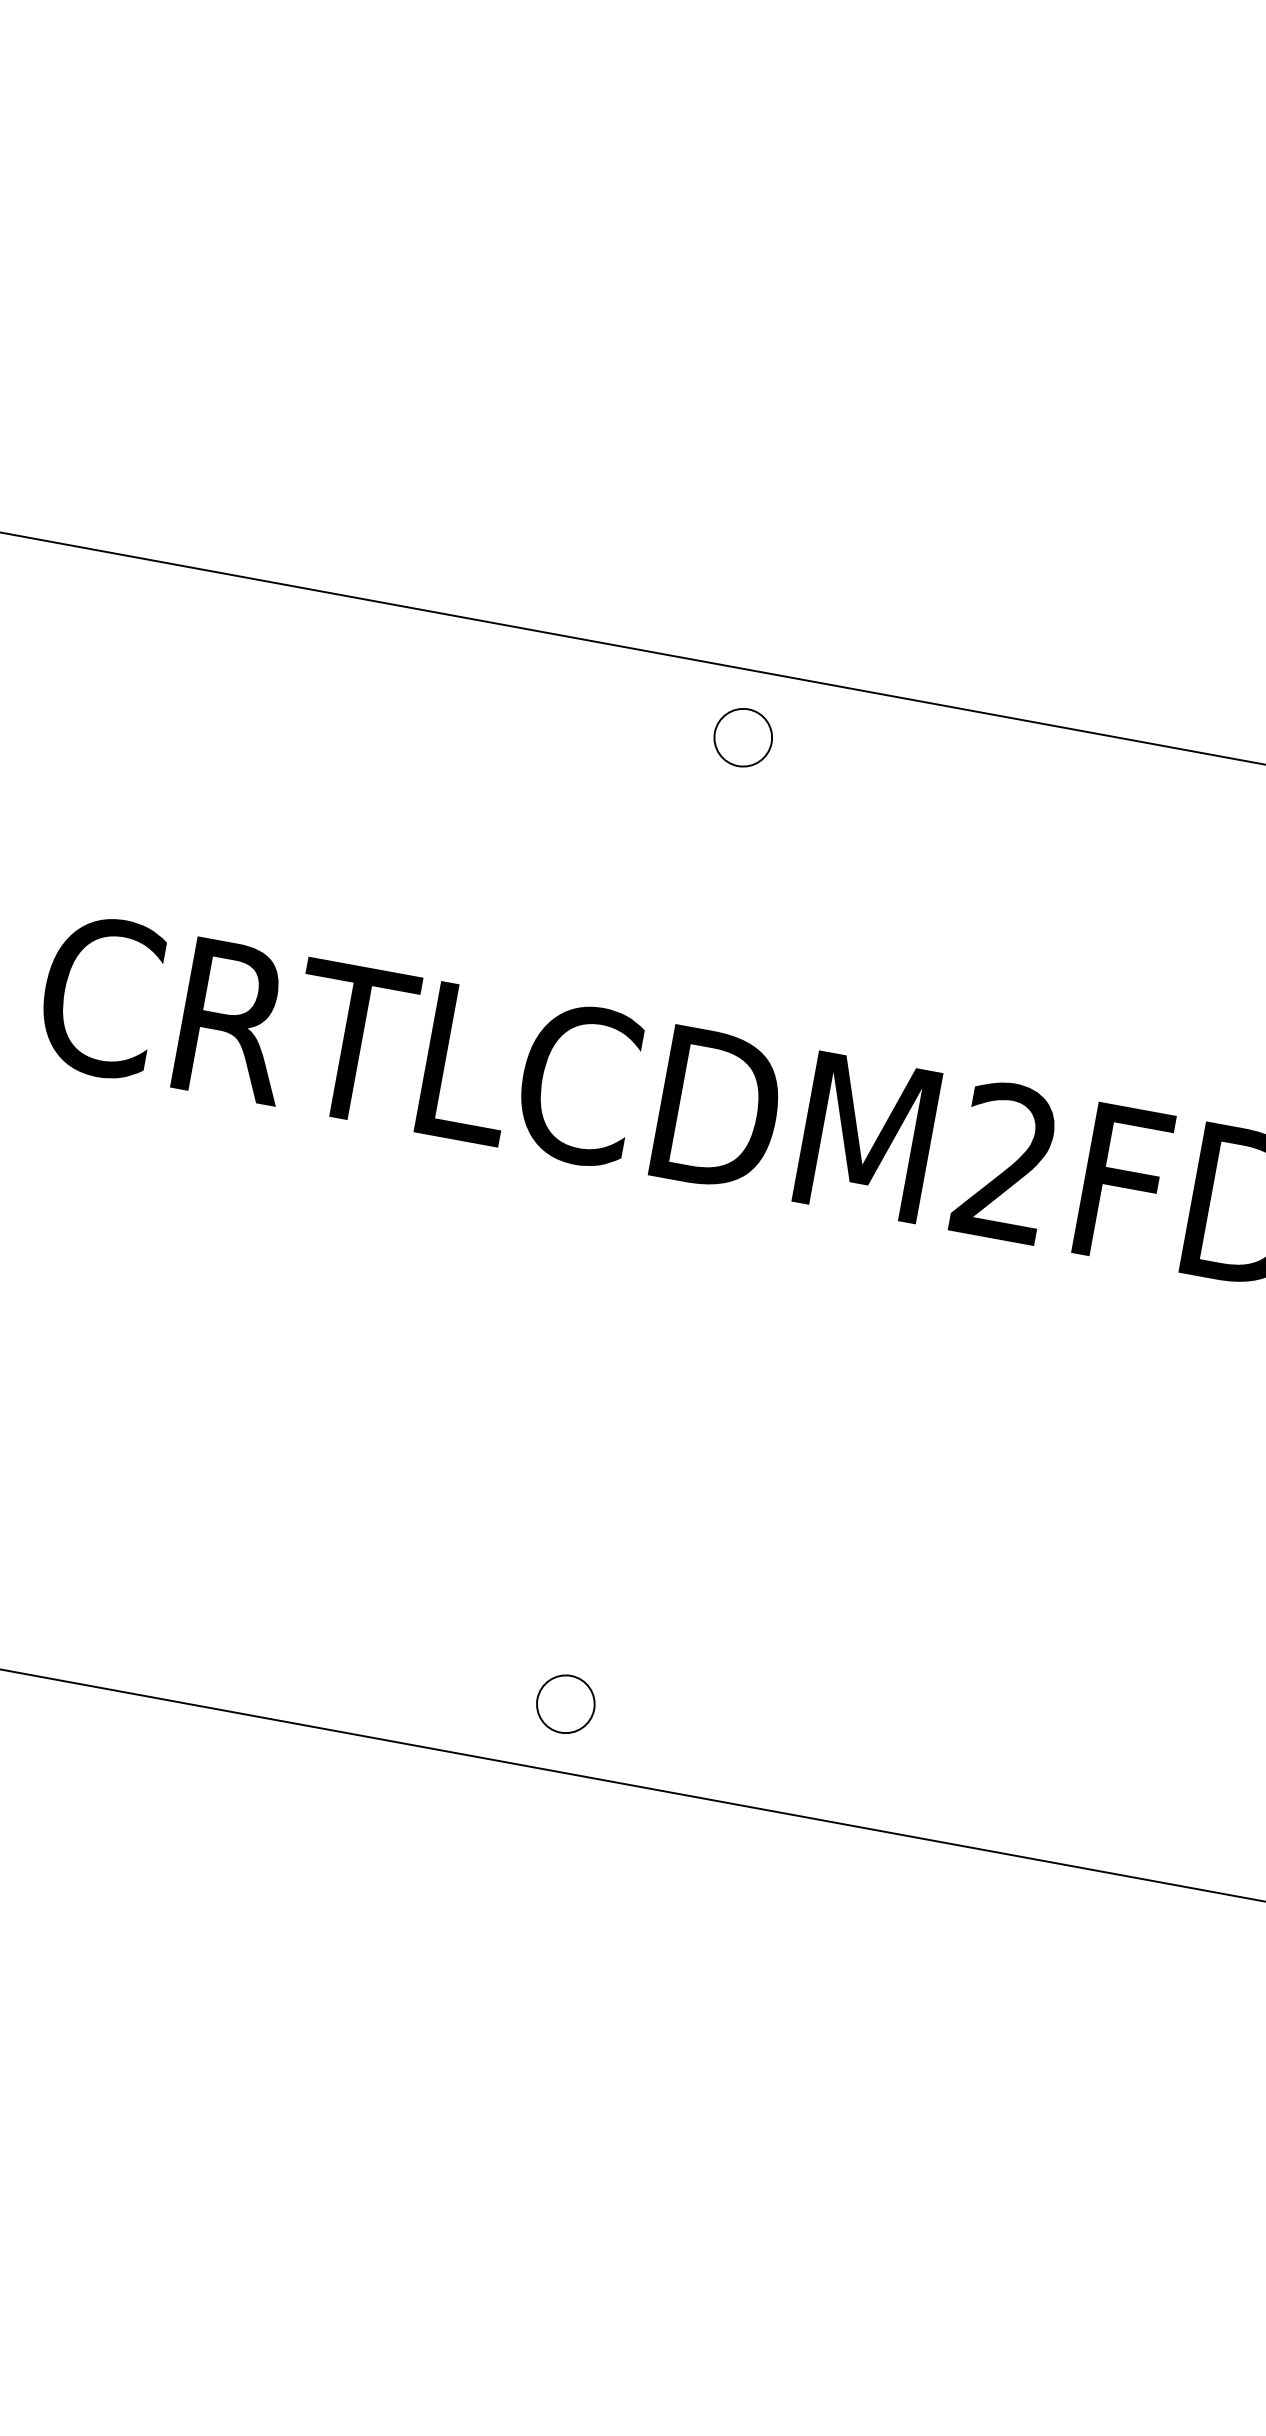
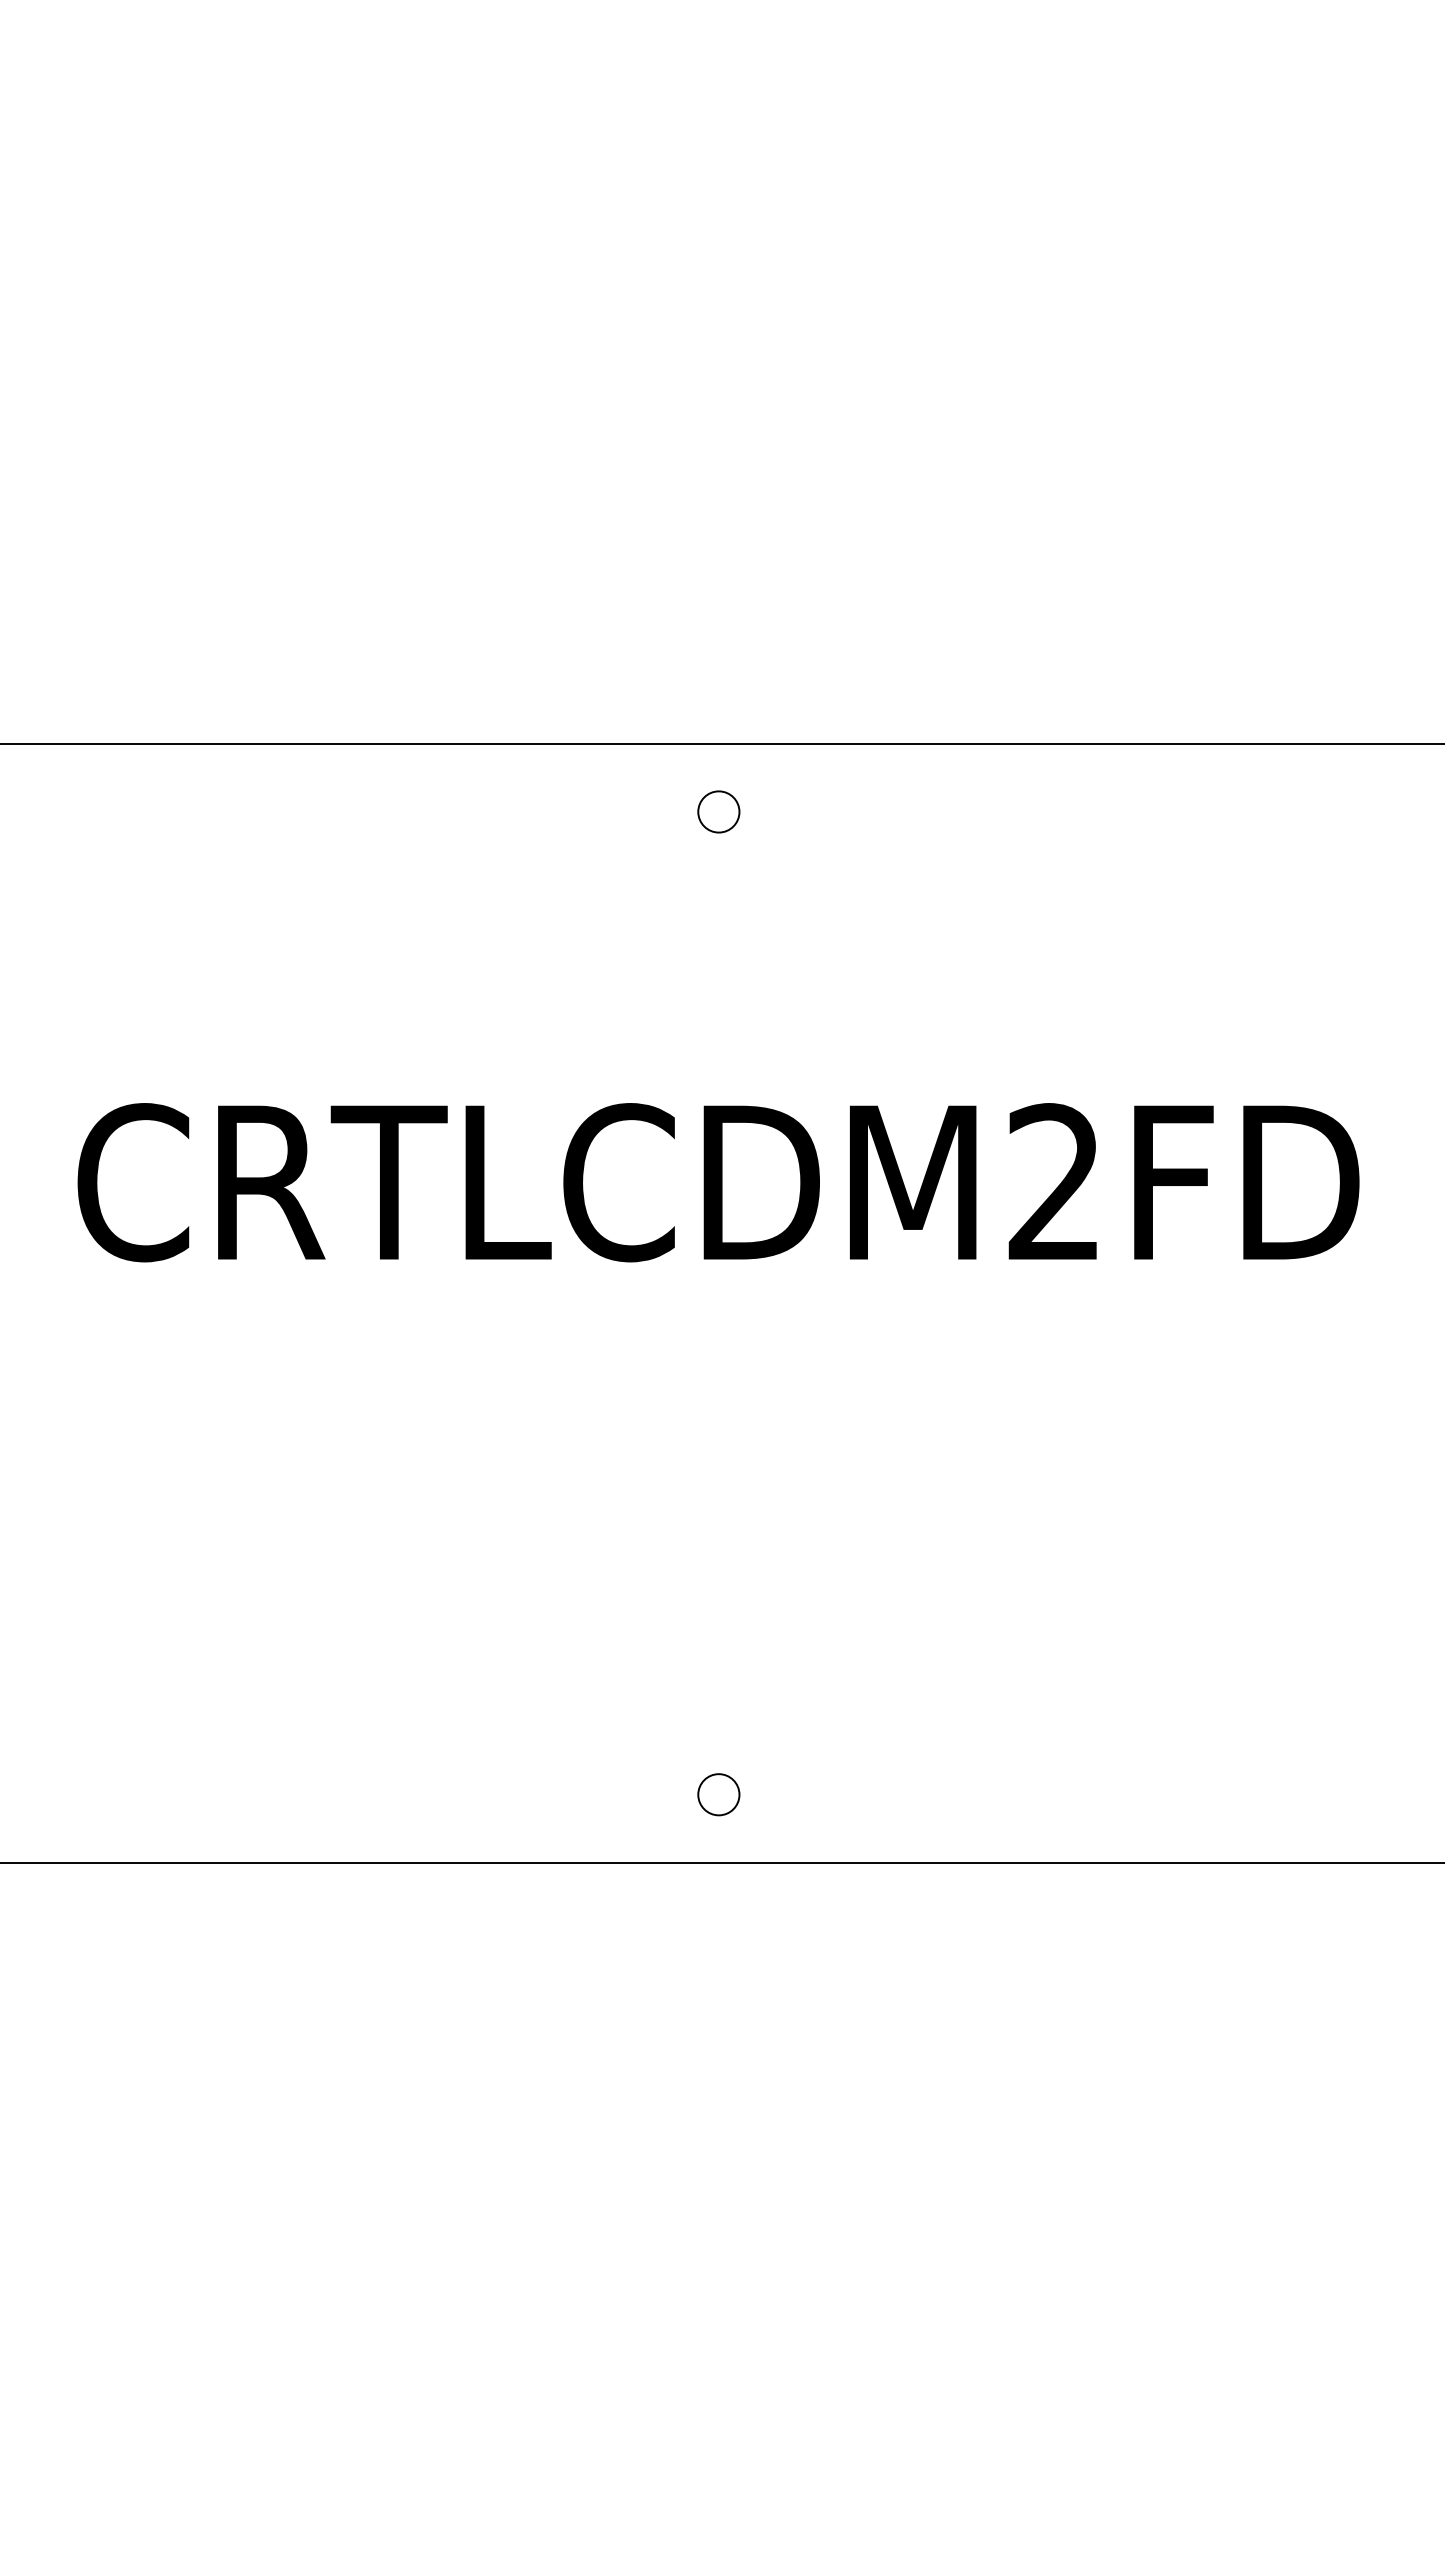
circle: (742, 737) -> (718, 811), size x0.71
circle: (565, 1704) -> (718, 1794), size x0.71

